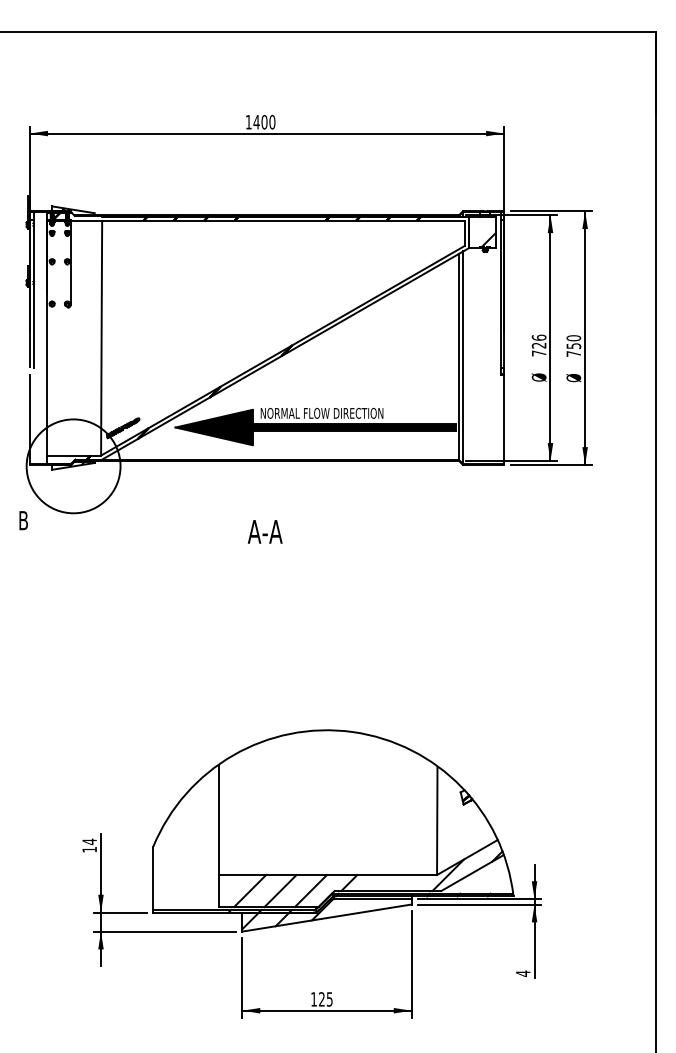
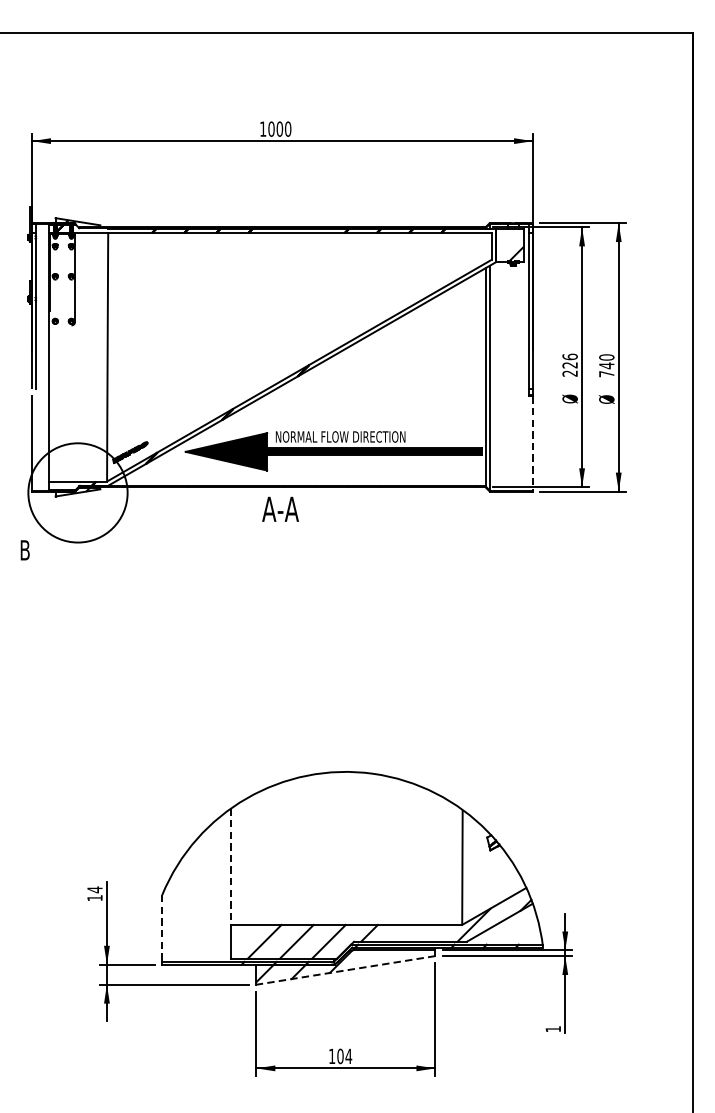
text: (256, 121) -> (271, 128), 1400 -> 1000
text: (573, 345) -> (606, 365), 750 -> 740
text: (538, 353) -> (569, 373), 726 -> 226
line: (503, 419) -> (532, 443), solid -> dashed
text: (264, 531) -> (279, 508), moved
line: (218, 820) -> (231, 867), solid -> dashed
line: (153, 878) -> (162, 928), solid -> dashed
line: (327, 918) -> (346, 970), solid -> dashed
text: (523, 973) -> (553, 1029), 4 -> 1
text: (325, 999) -> (344, 1056), 125 -> 104

